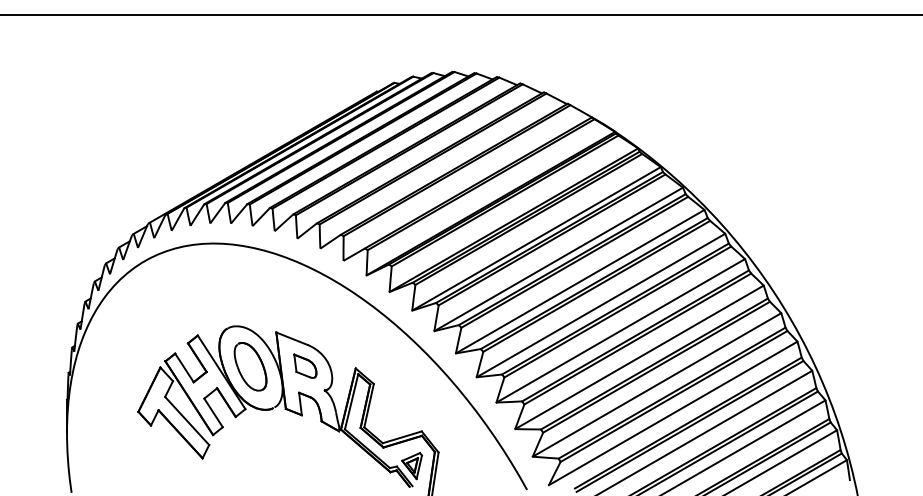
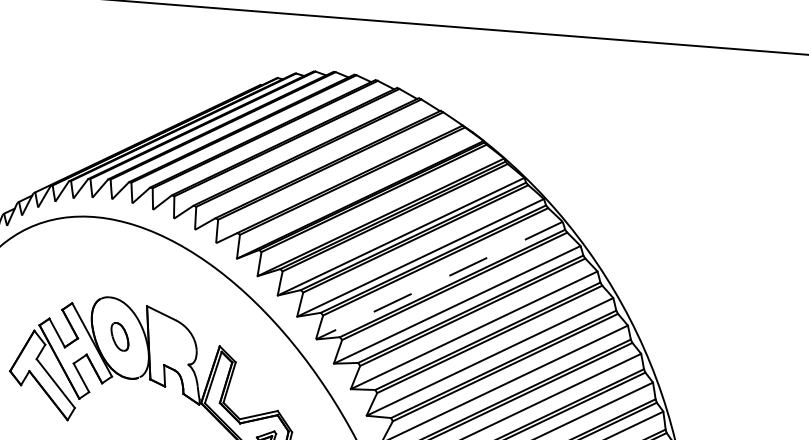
line: (579, 281) -> (438, 280), solid -> dashed
part: (305, 365) -> (172, 339), removed
part: (250, 366) -> (119, 336), size x0.6

